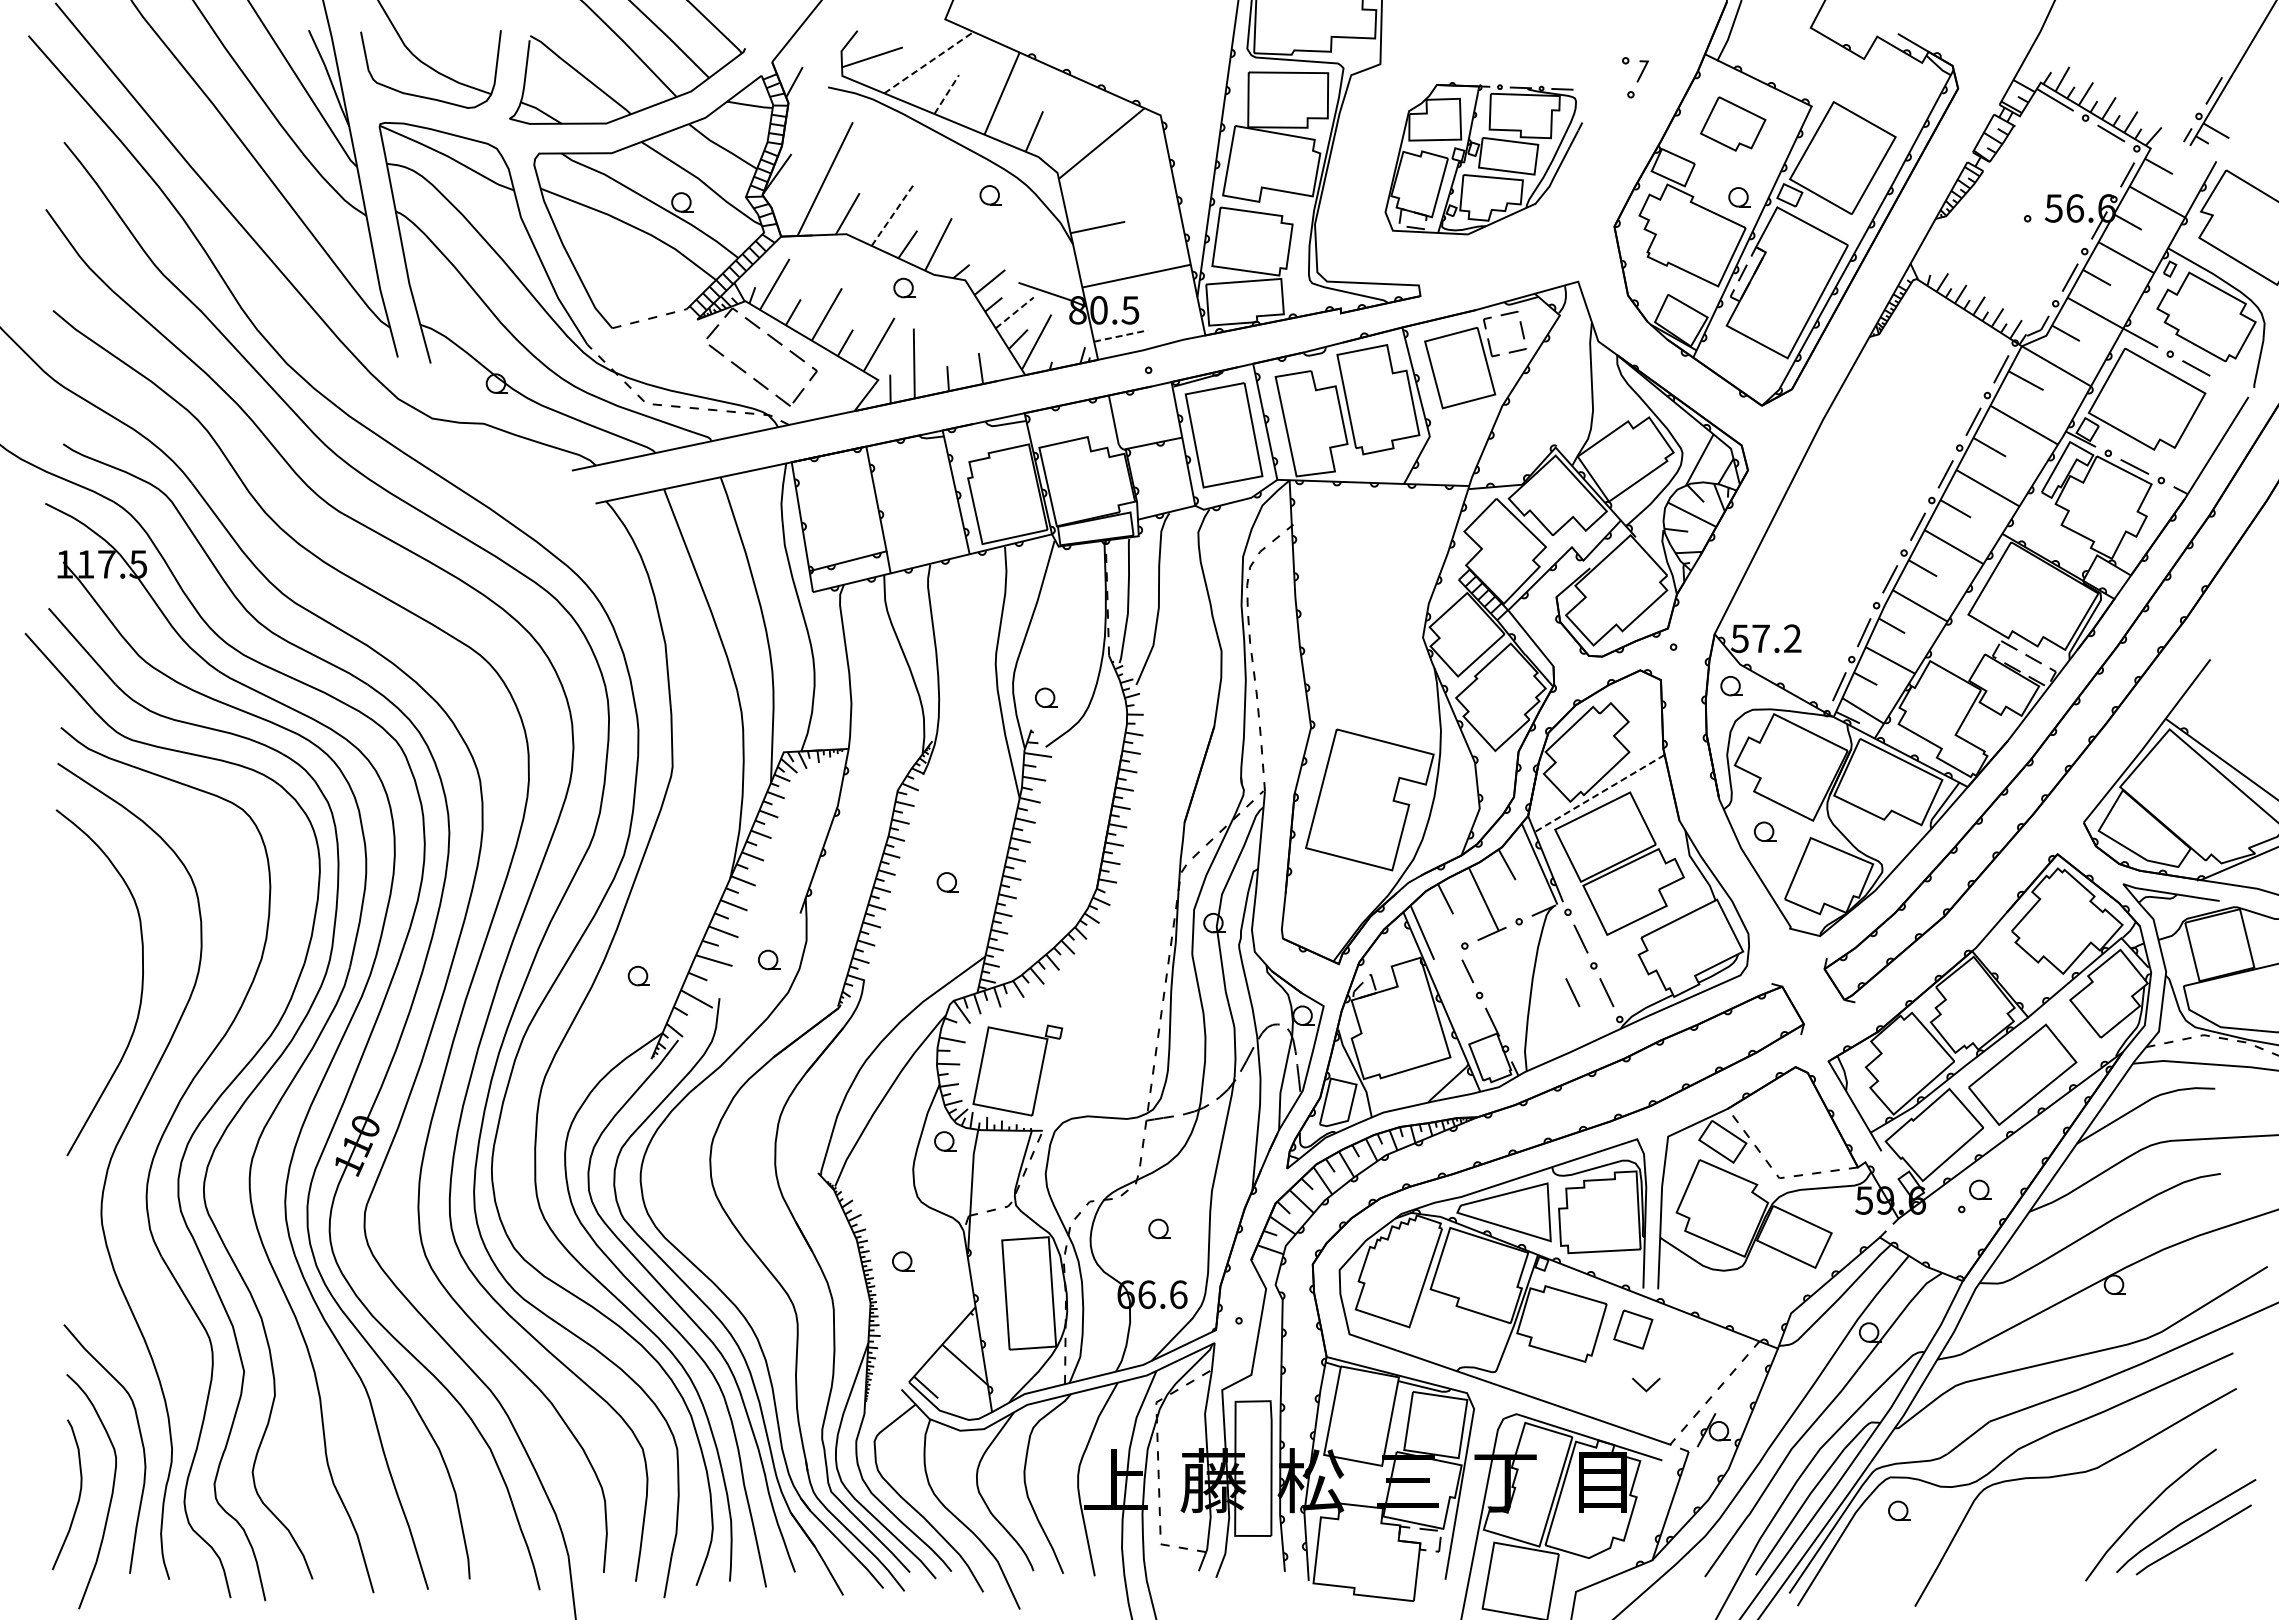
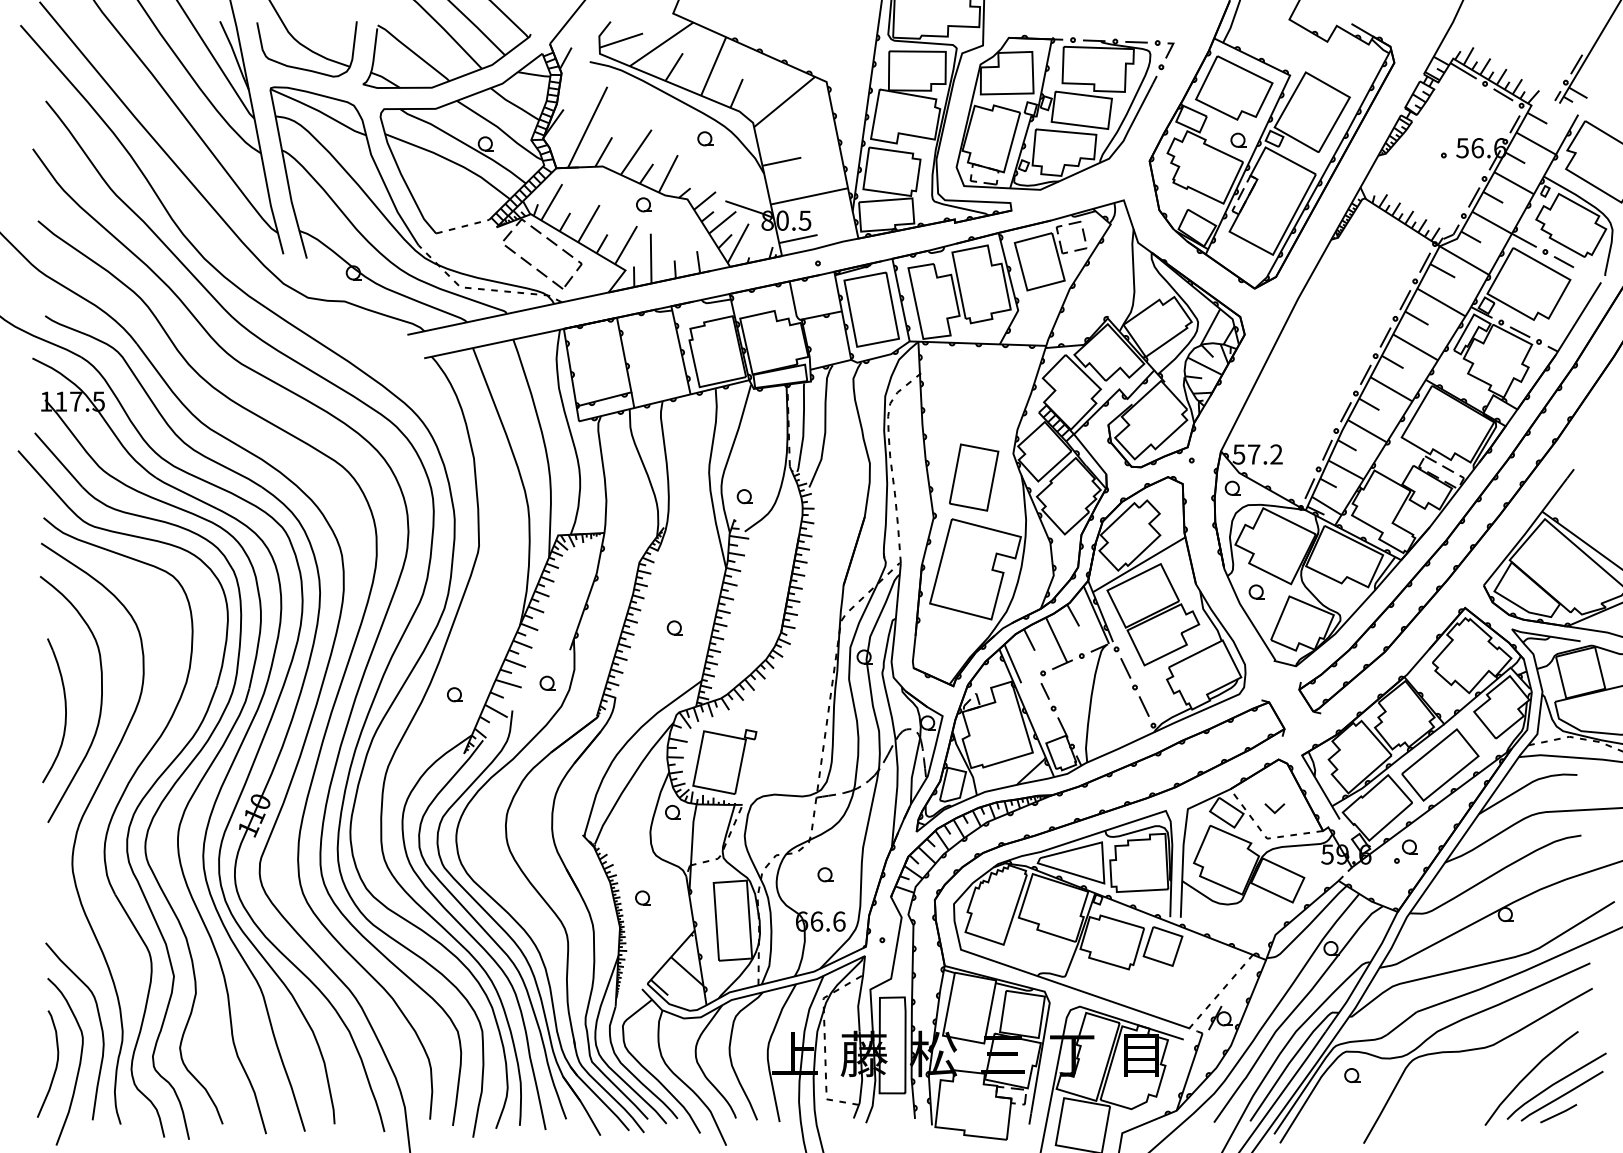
line: (929, 62) -> (661, 44), dashed -> solid
line: (946, 94) -> (674, 67), dashed -> solid
part: (1732, 123) -> (1233, 87), size x1.67
part: (1483, 158) -> (1056, 112), size x1.43
line: (893, 213) -> (636, 151), dashed -> solid
line: (1014, 312) -> (722, 222), dashed -> solid
line: (1121, 336) -> (798, 239), dashed -> solid
part: (1367, 670) -> (973, 477), added
line: (1599, 793) -> (1139, 564), dashed -> solid
line: (1572, 992) -> (1119, 706), removed
part: (91, 998) -> (65, 710), added
part: (1633, 1329) -> (1163, 946), size x1.43
part: (1646, 1384) -> (1275, 808), moved
line: (2188, 1564) -> (1558, 1113), added

